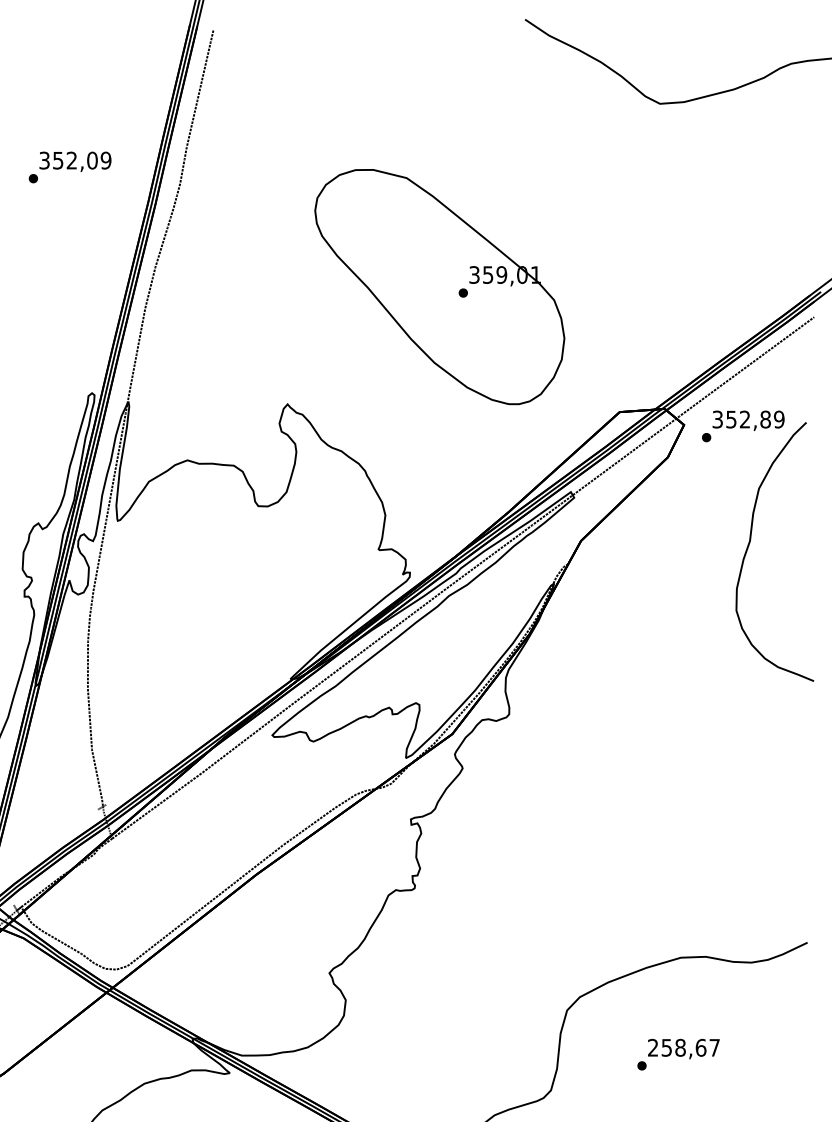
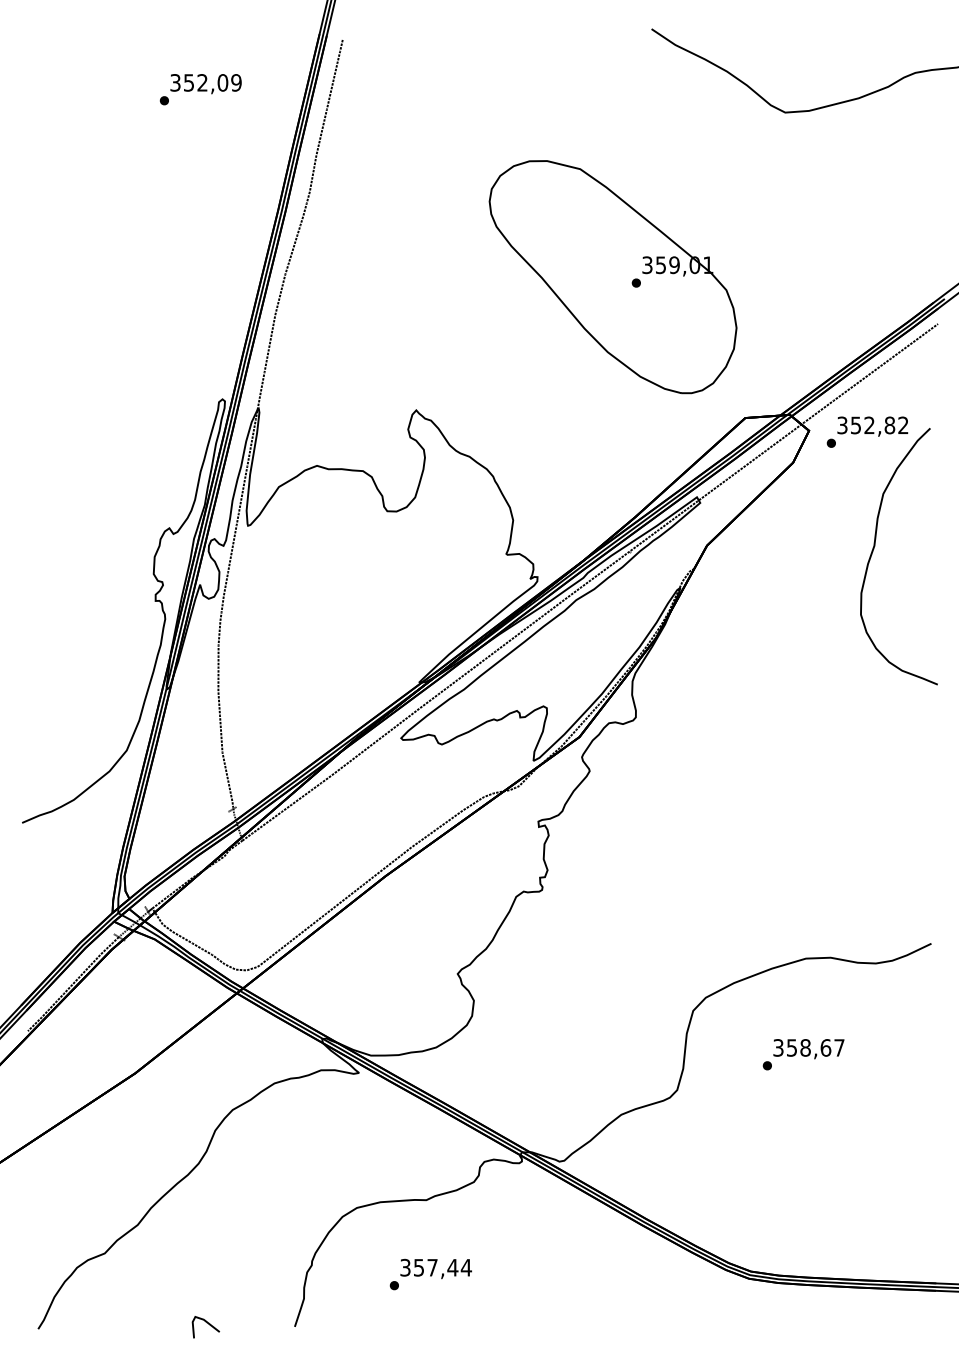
text: (69, 167) -> (200, 89), moved
part: (439, 287) -> (612, 277), moved
text: (779, 419) -> (903, 425), 352,89 -> 352,82
text: (653, 1047) -> (778, 1047), 258,67 -> 358,67

